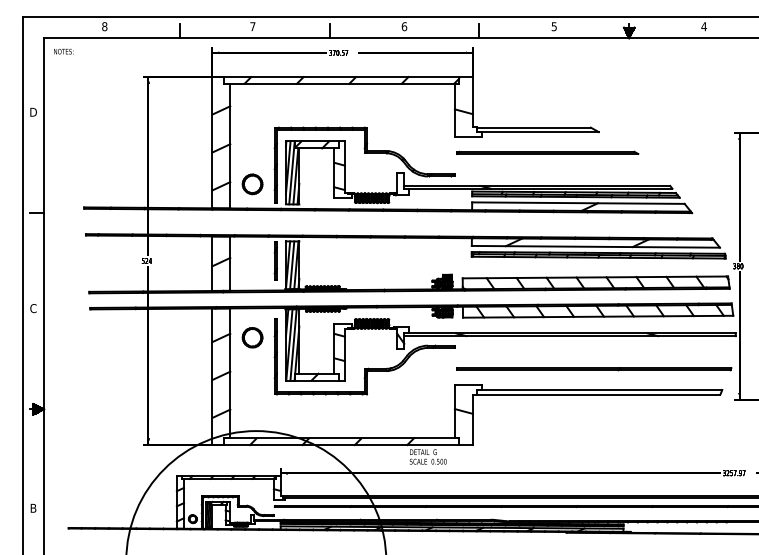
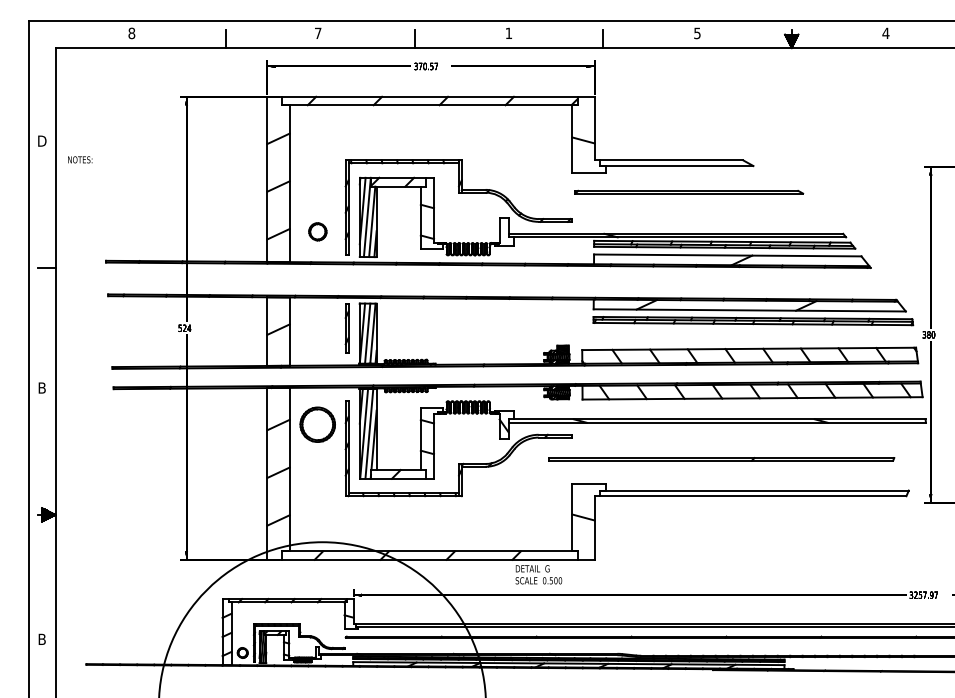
text: (404, 26) -> (508, 33), 6 -> 1
text: (63, 51) -> (80, 159), moved
part: (252, 184) -> (317, 231), size x0.7
text: (33, 308) -> (42, 387), C -> B
part: (252, 337) -> (317, 424), size x1.4
line: (594, 368) -> (721, 458), moved

